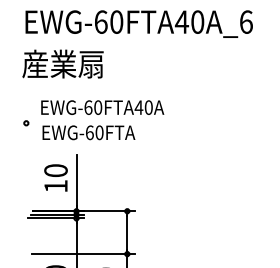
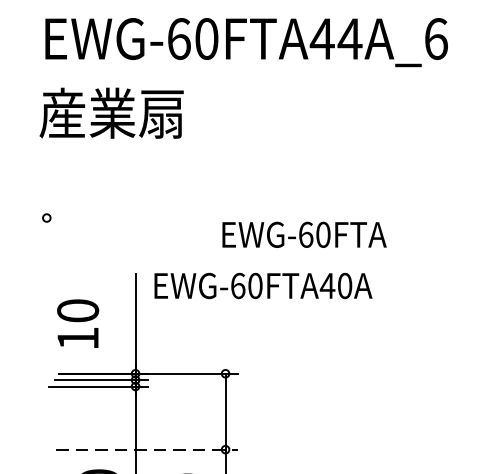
text: (197, 21) -> (349, 37), EWG-60FTA40A_6 -> EWG-60FTA44A_6
text: (102, 107) -> (263, 285), moved
text: (88, 132) -> (303, 234), moved
text: (55, 177) -> (77, 322), moved
line: (83, 254) -> (147, 450), solid -> dashed

